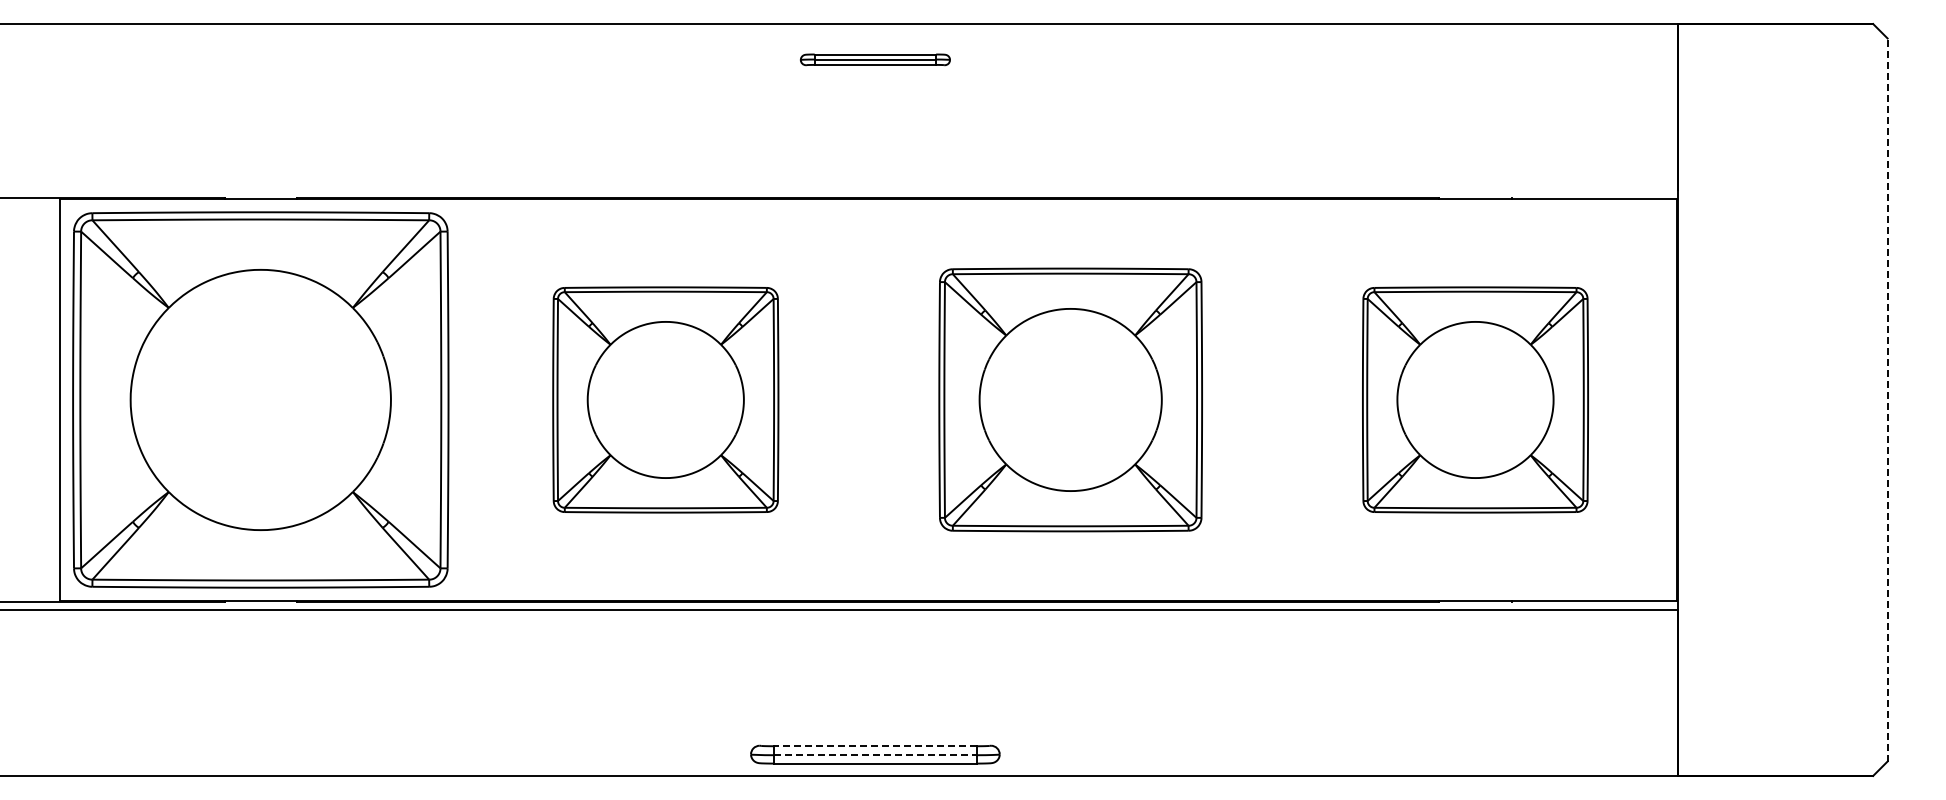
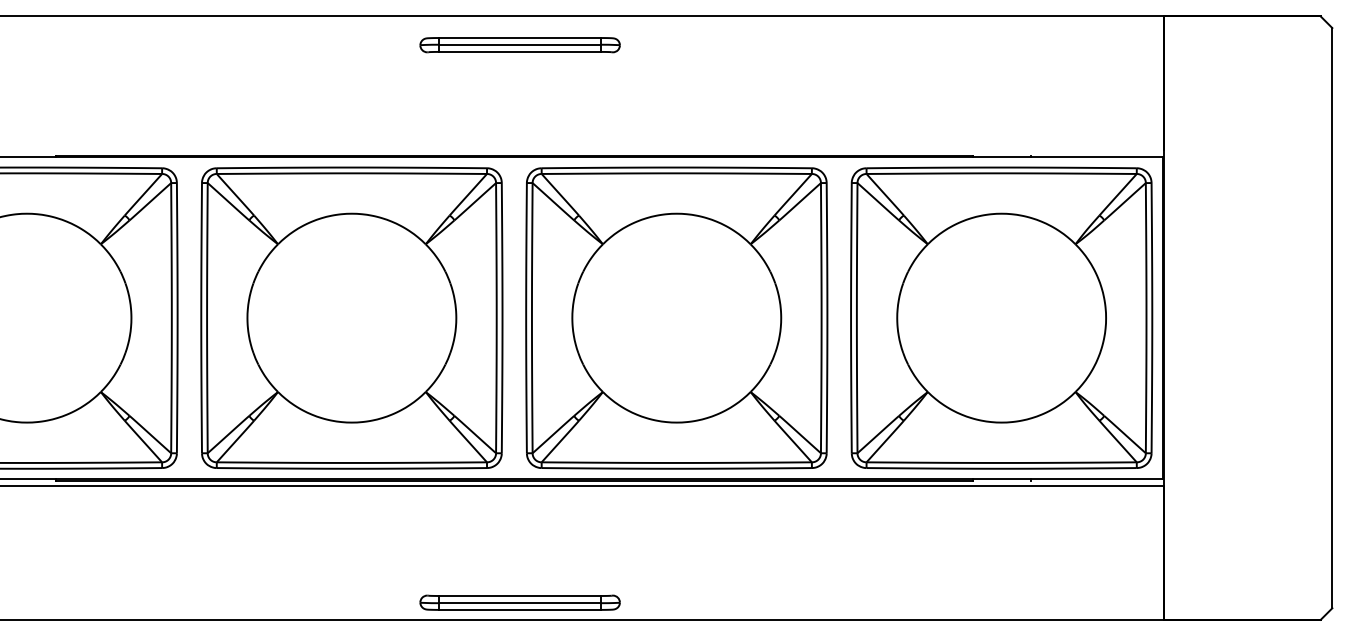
part: (875, 59) -> (520, 44), size x1.67
part: (665, 399) -> (351, 317), size x1.67
part: (1070, 399) -> (676, 317), size x1.43
part: (1475, 399) -> (1001, 317), size x1.67
line: (1887, 400) -> (1332, 318), dashed -> solid
line: (874, 746) -> (519, 596), dashed -> solid
line: (875, 755) -> (520, 603), dashed -> solid

